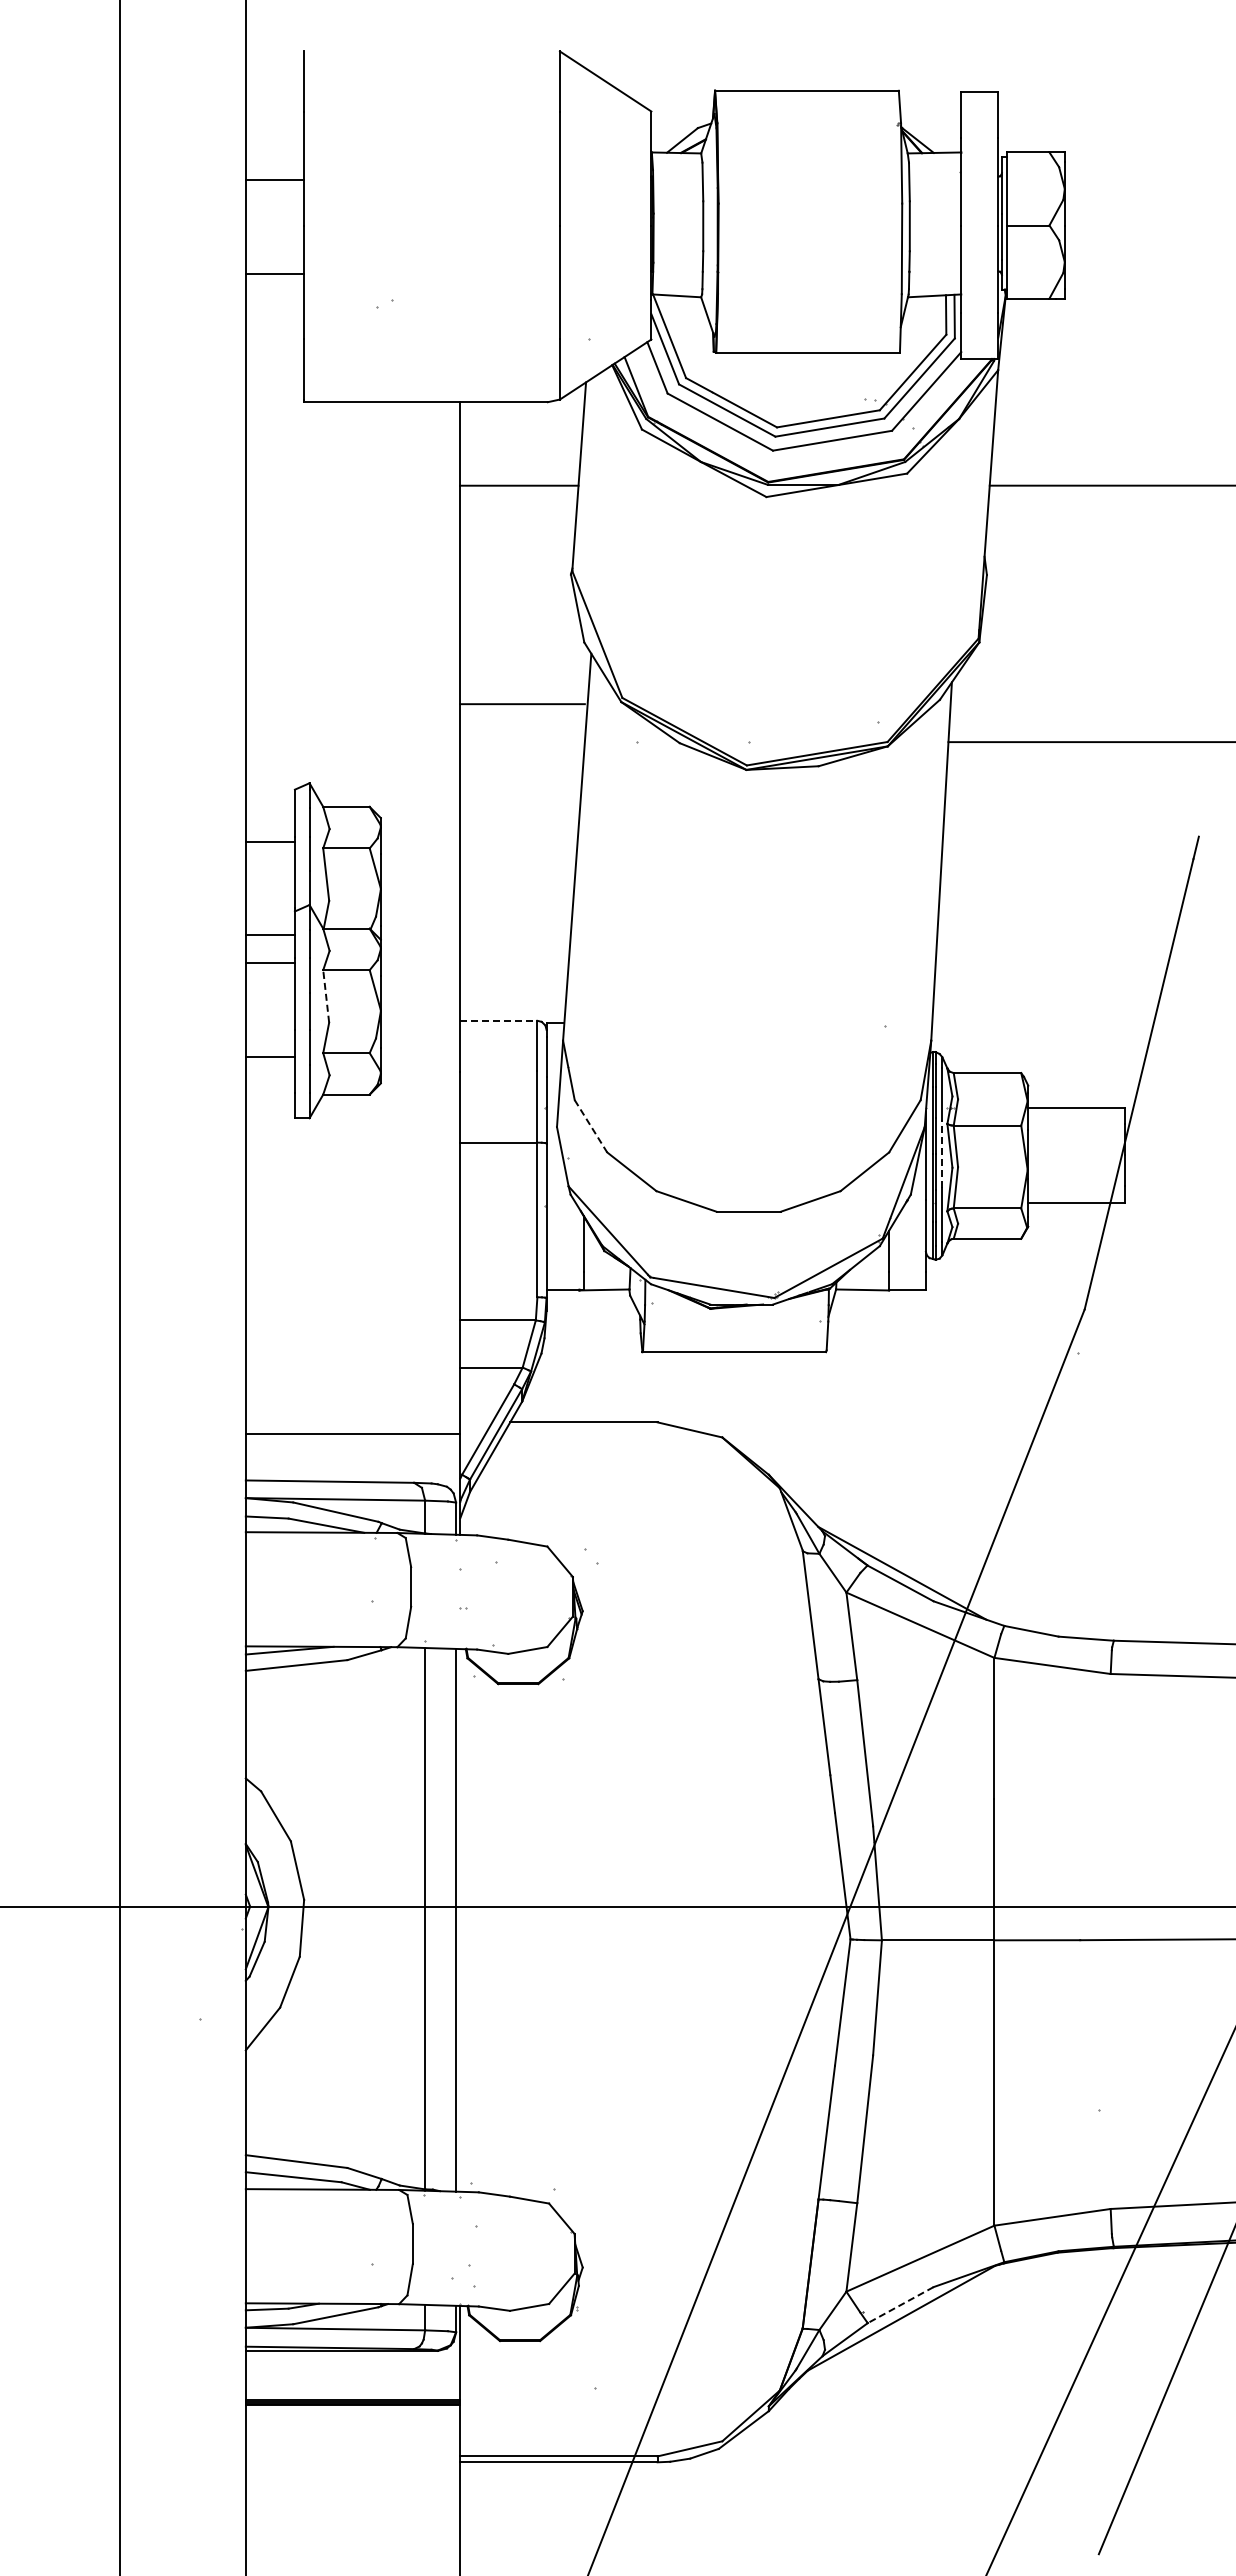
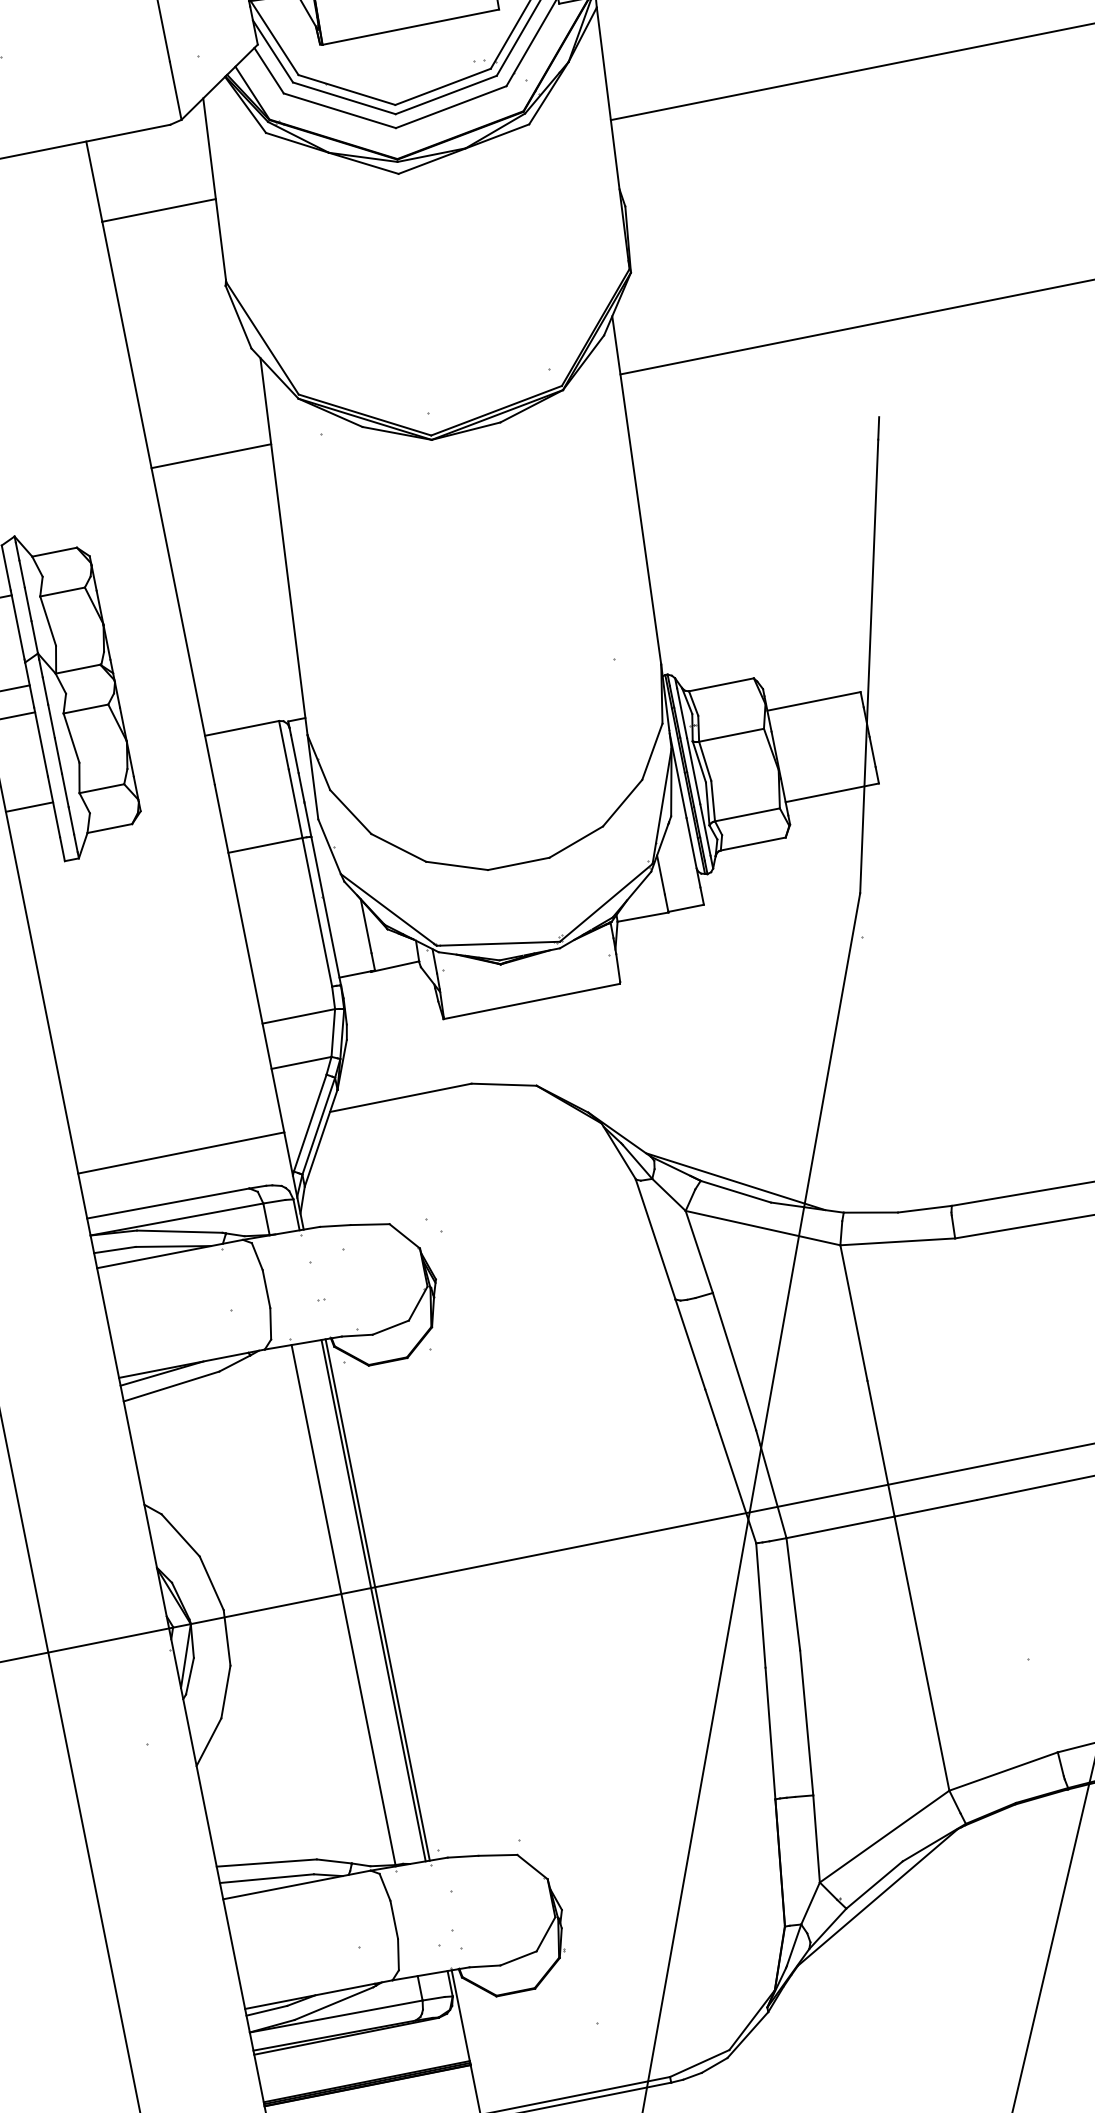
line: (522, 704) -> (211, 456), moved
line: (326, 995) -> (71, 737), dashed -> solid
line: (498, 1020) -> (241, 728), dashed -> solid
line: (590, 1126) -> (350, 812), dashed -> solid
line: (942, 1153) -> (693, 770), dashed -> solid
line: (460, 1920) -> (377, 1600), added
line: (900, 2305) -> (874, 1885), dashed -> solid

